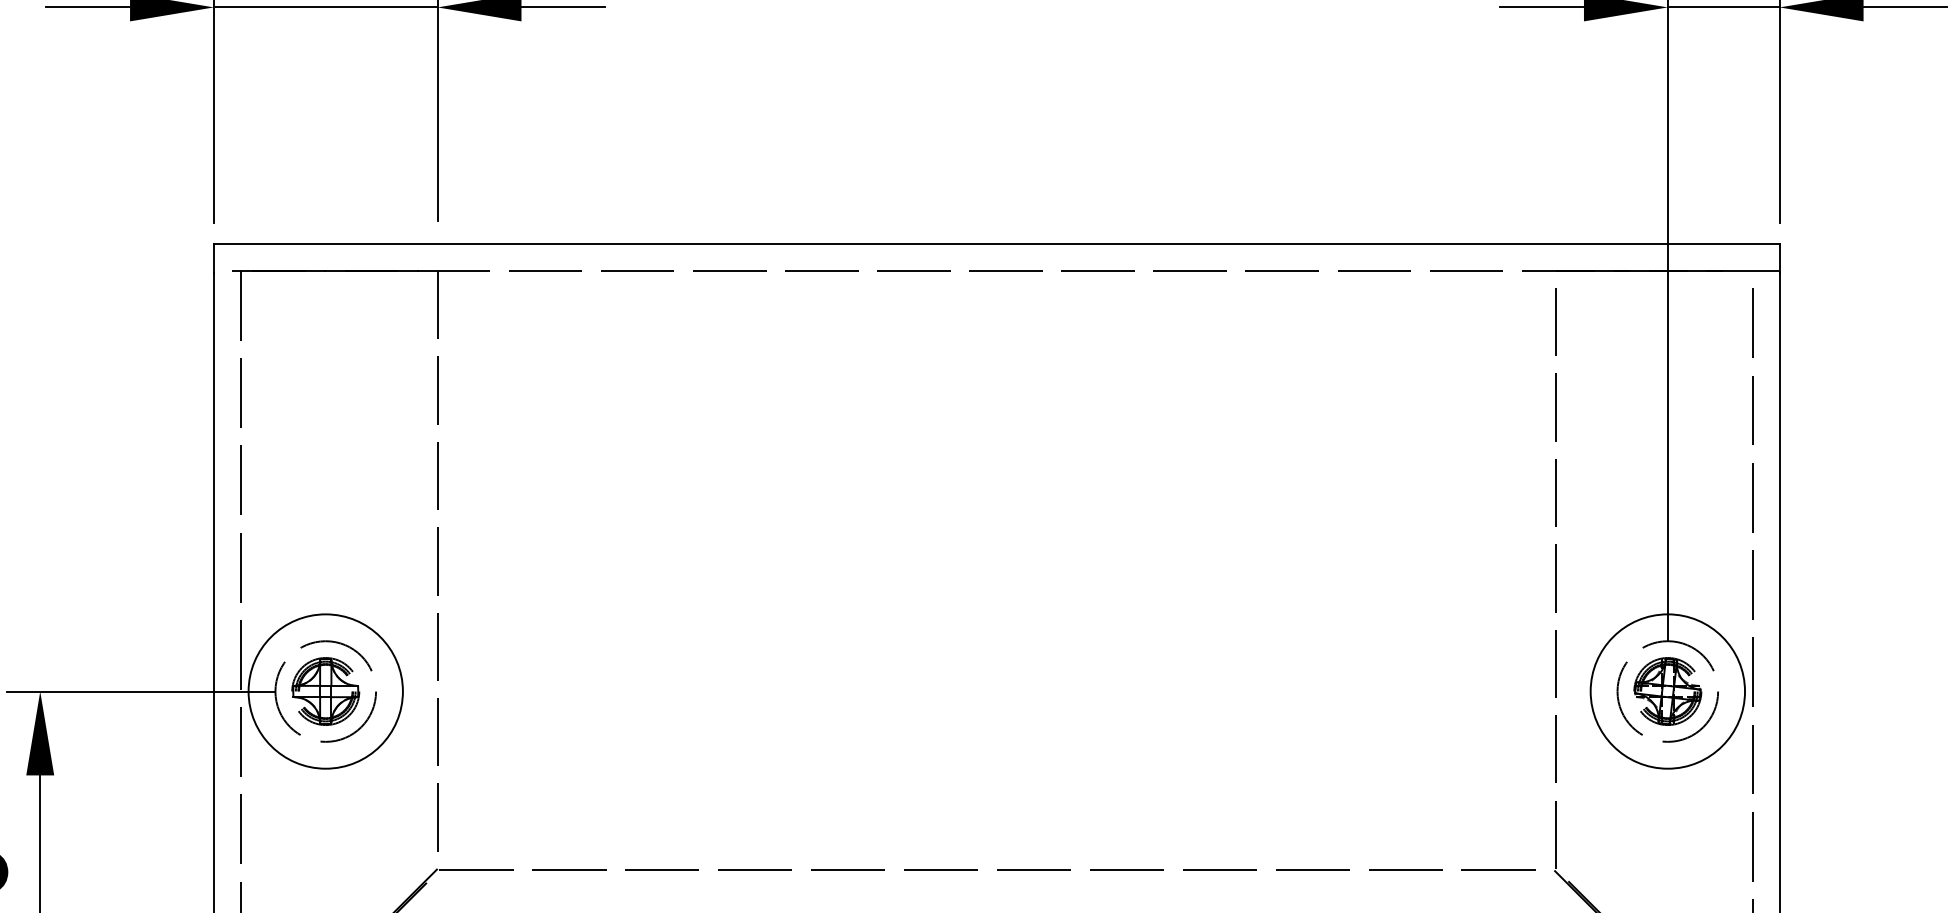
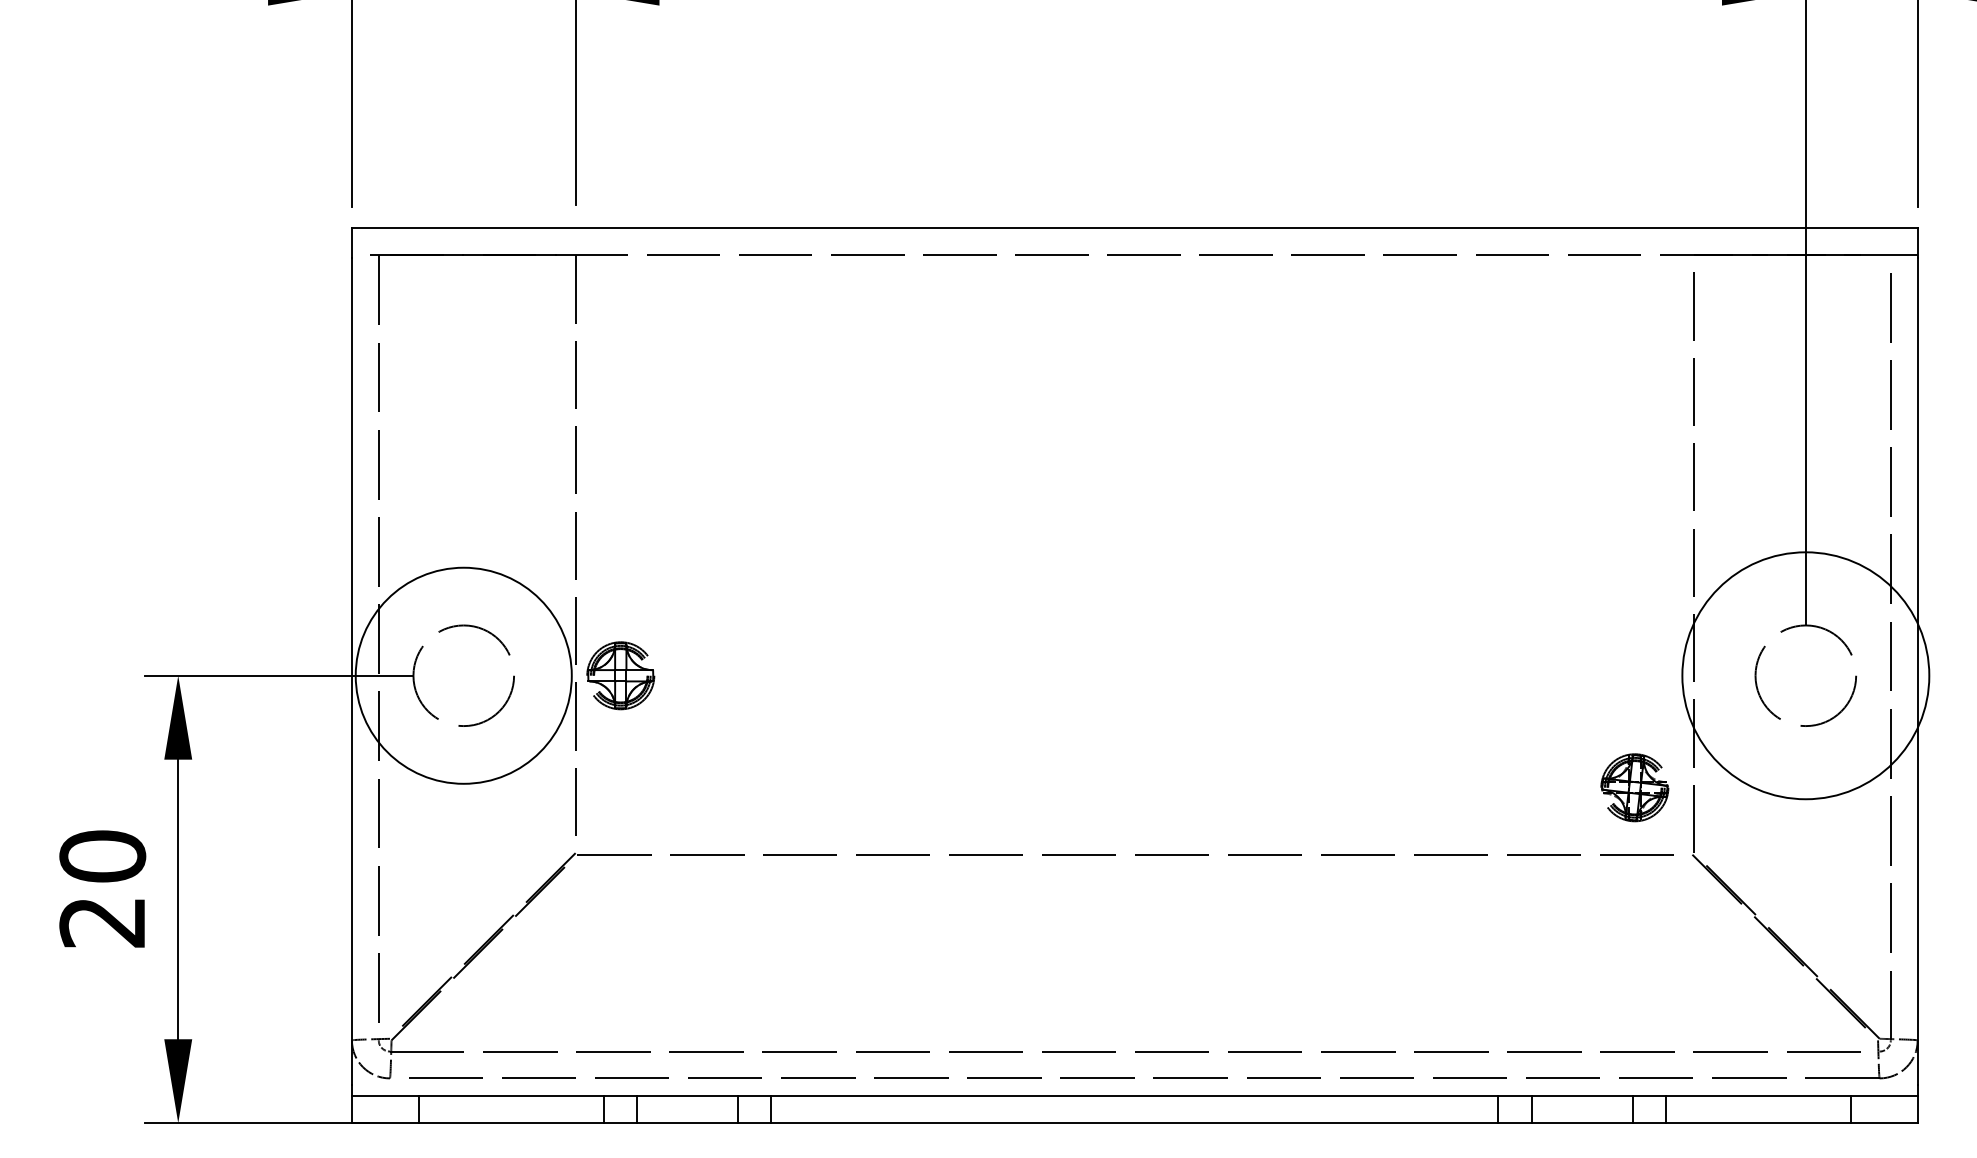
circle: (325, 691) -> (463, 675), size x1.4
part: (325, 691) -> (620, 675), moved
circle: (1667, 691) -> (1805, 675), size x1.6
part: (1667, 691) -> (1634, 787), moved

